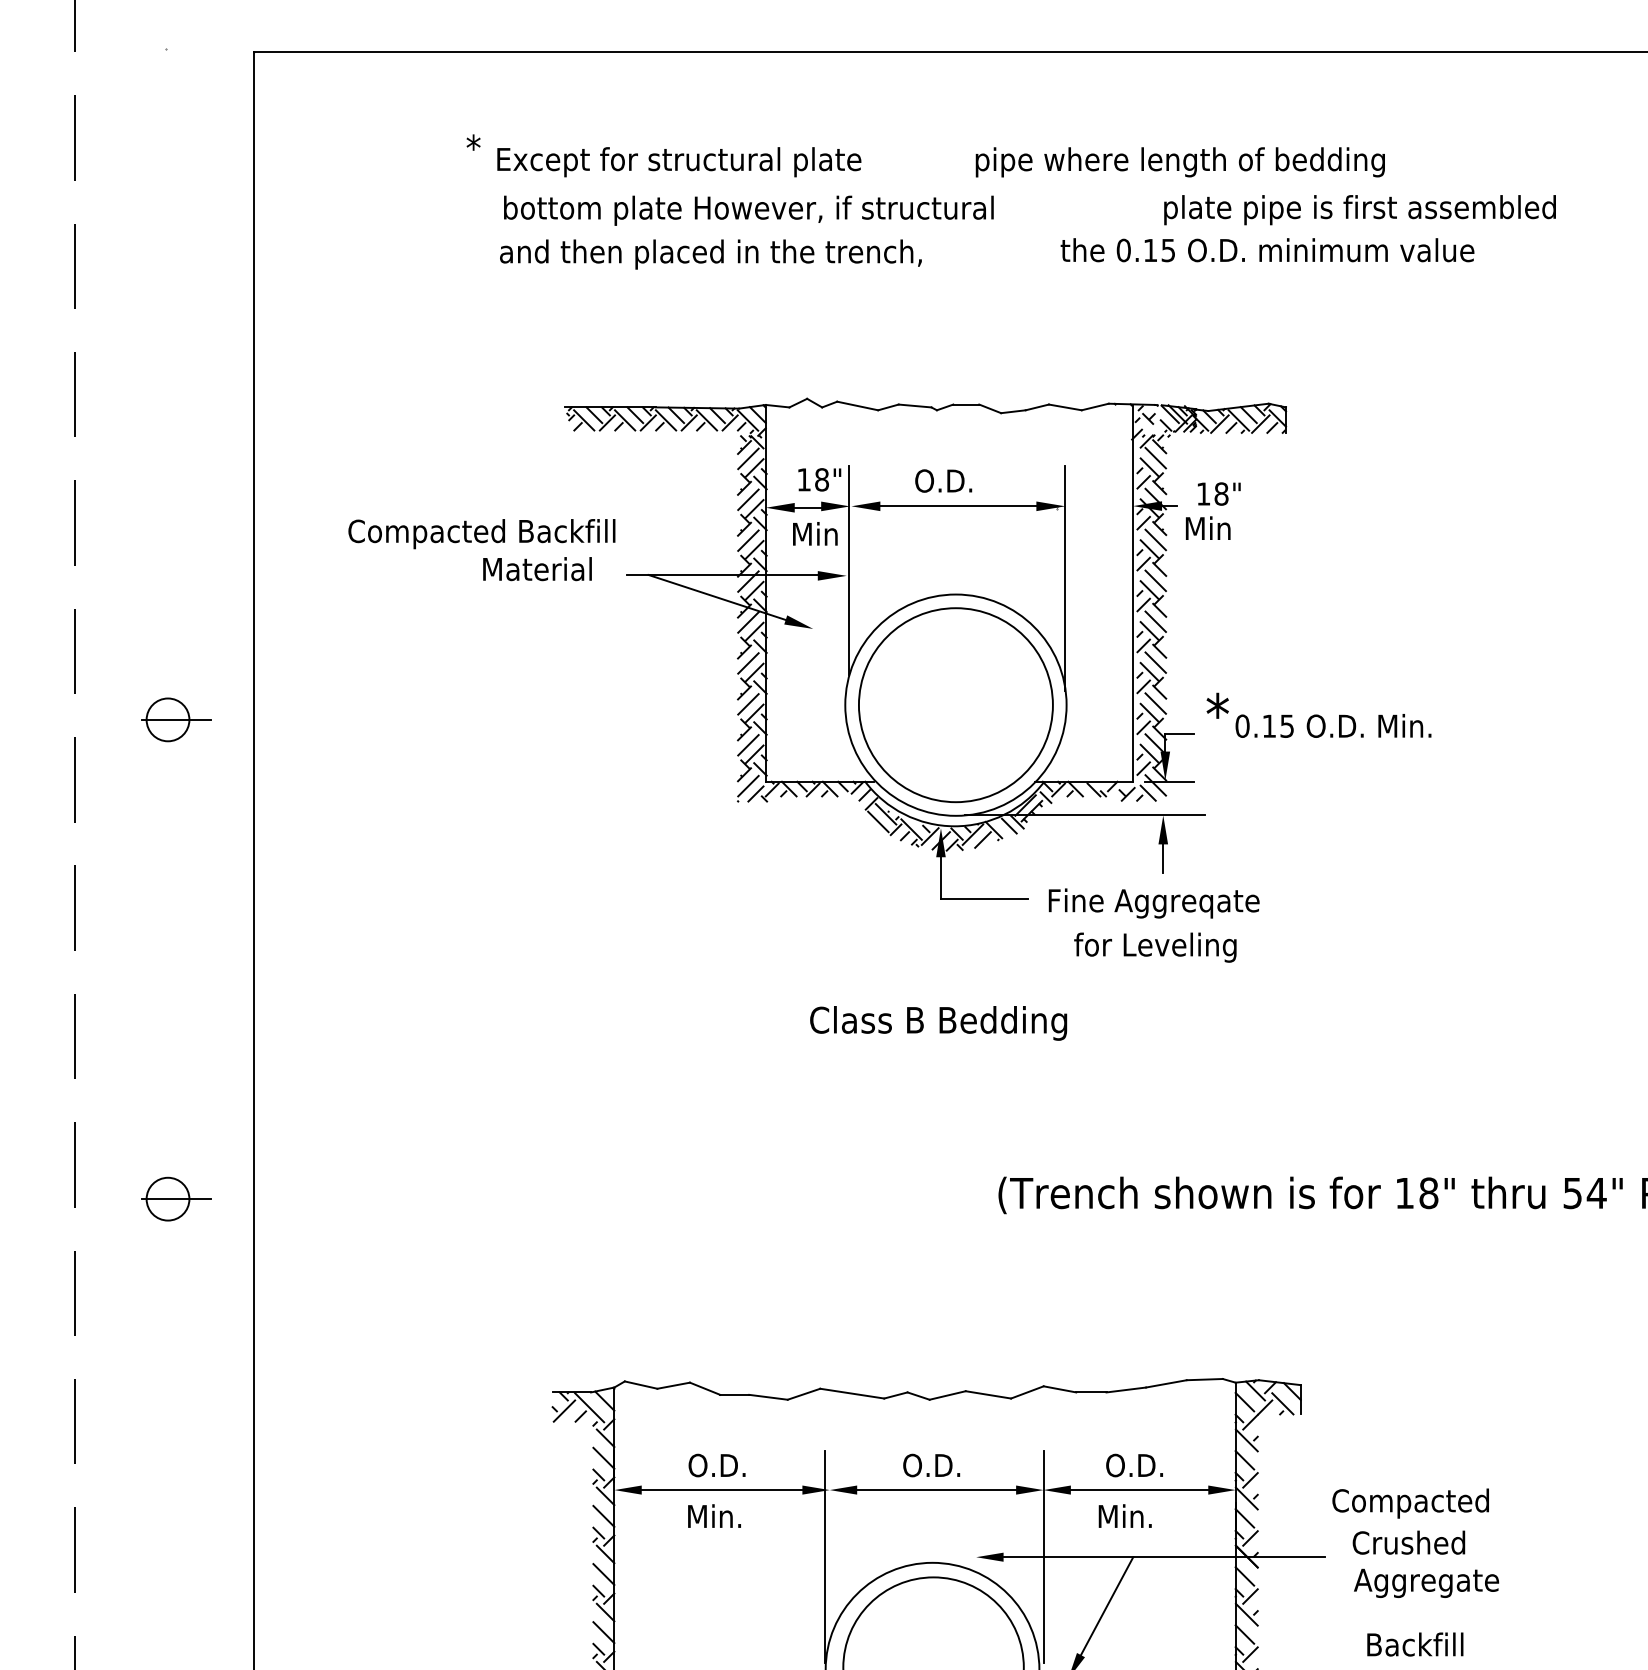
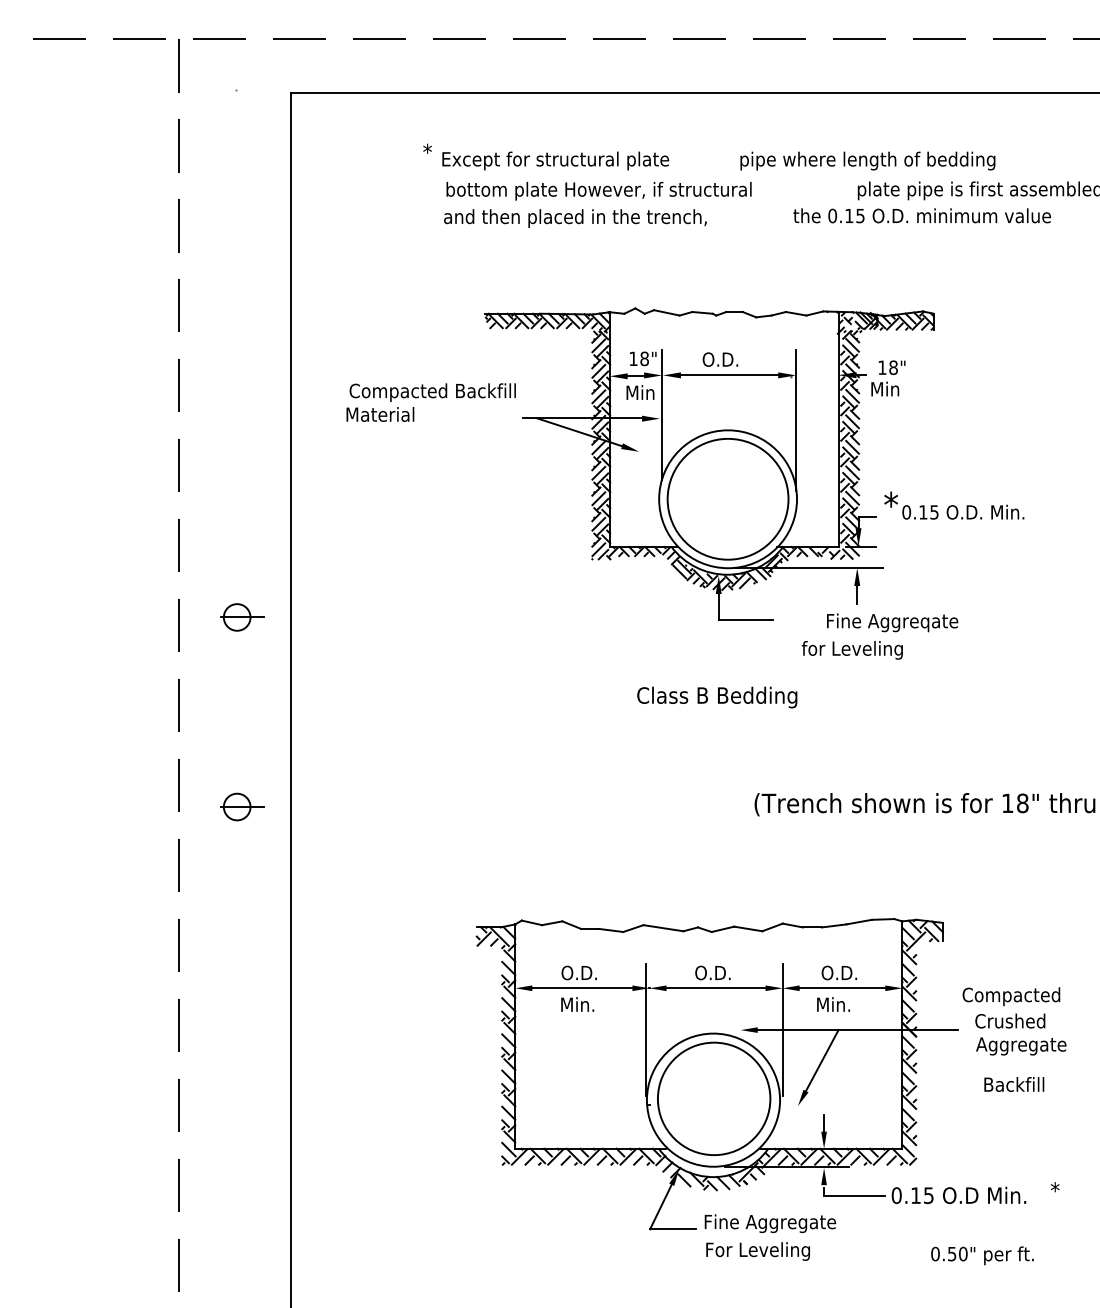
text: (537, 569) -> (380, 414), moved
part: (176, 719) -> (242, 617), moved
text: (1154, 902) -> (892, 622), moved

